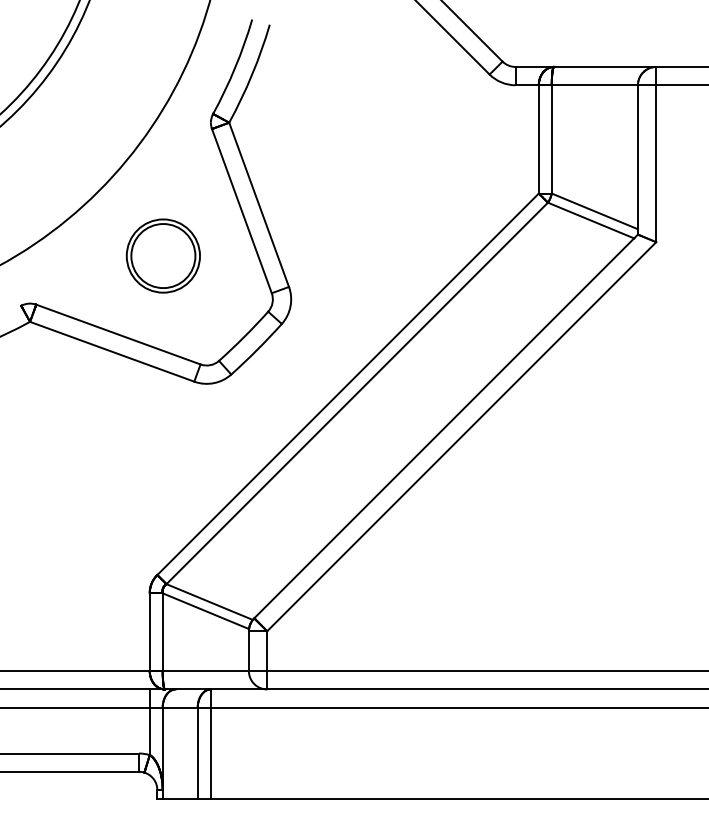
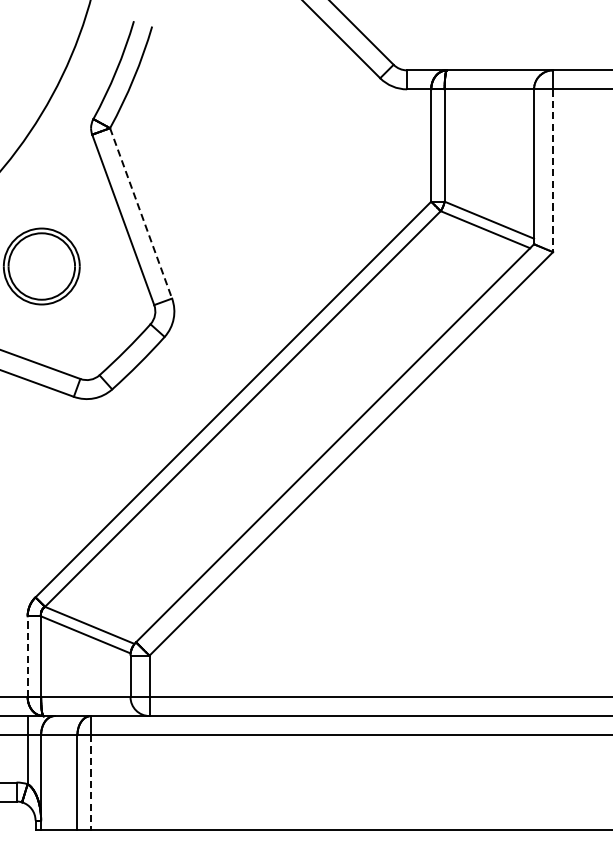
line: (656, 164) -> (553, 171), solid -> dashed
line: (259, 205) -> (141, 214), solid -> dashed
line: (149, 632) -> (27, 657), solid -> dashed
line: (210, 753) -> (90, 782), solid -> dashed

